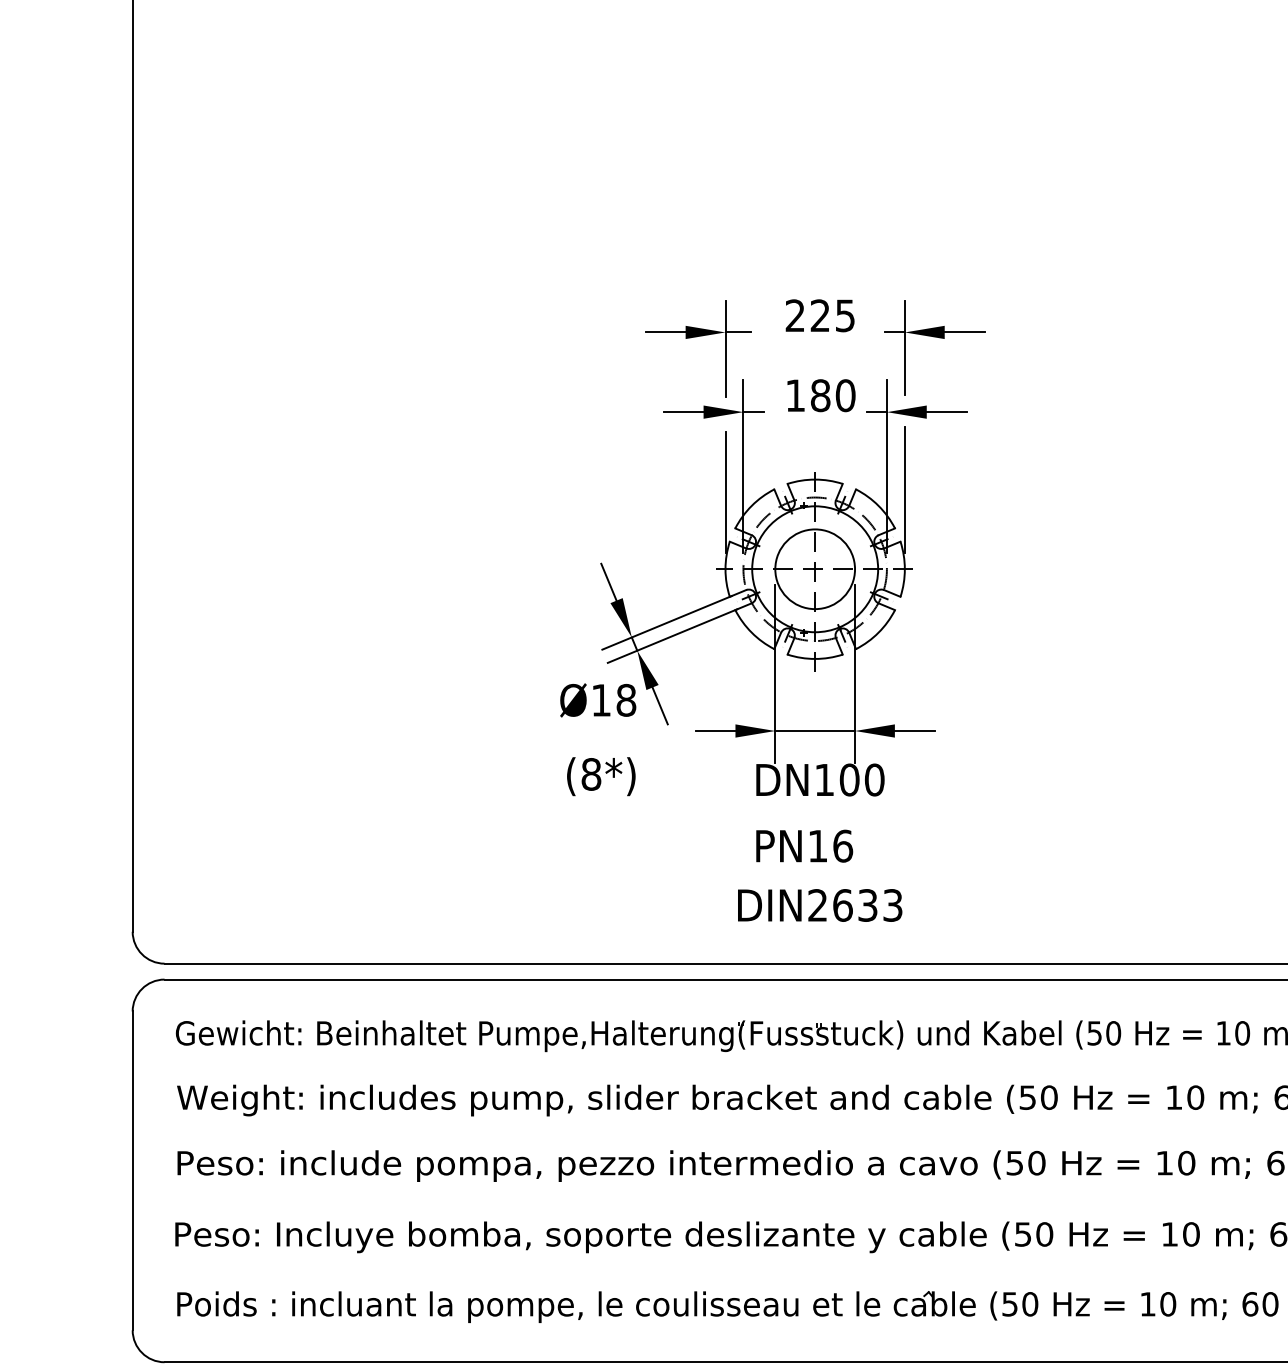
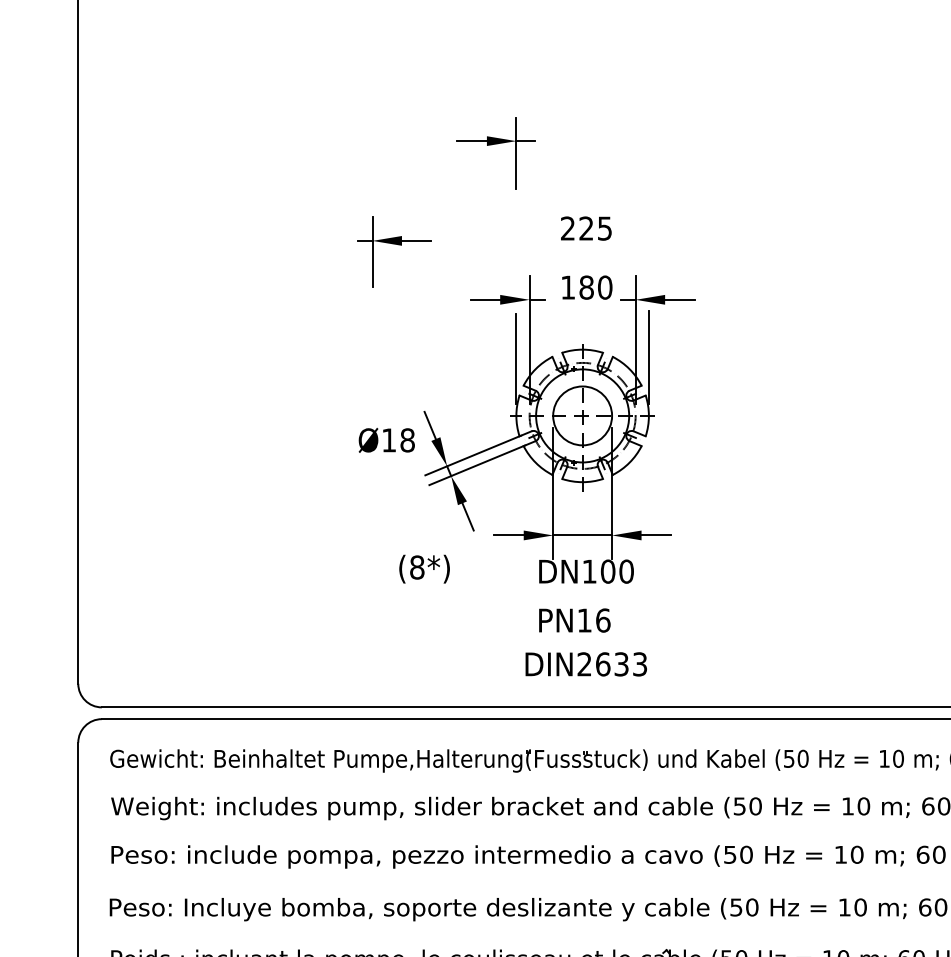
part: (696, 337) -> (494, 144), moved
part: (934, 337) -> (394, 244), moved
text: (598, 700) -> (387, 440), moved

